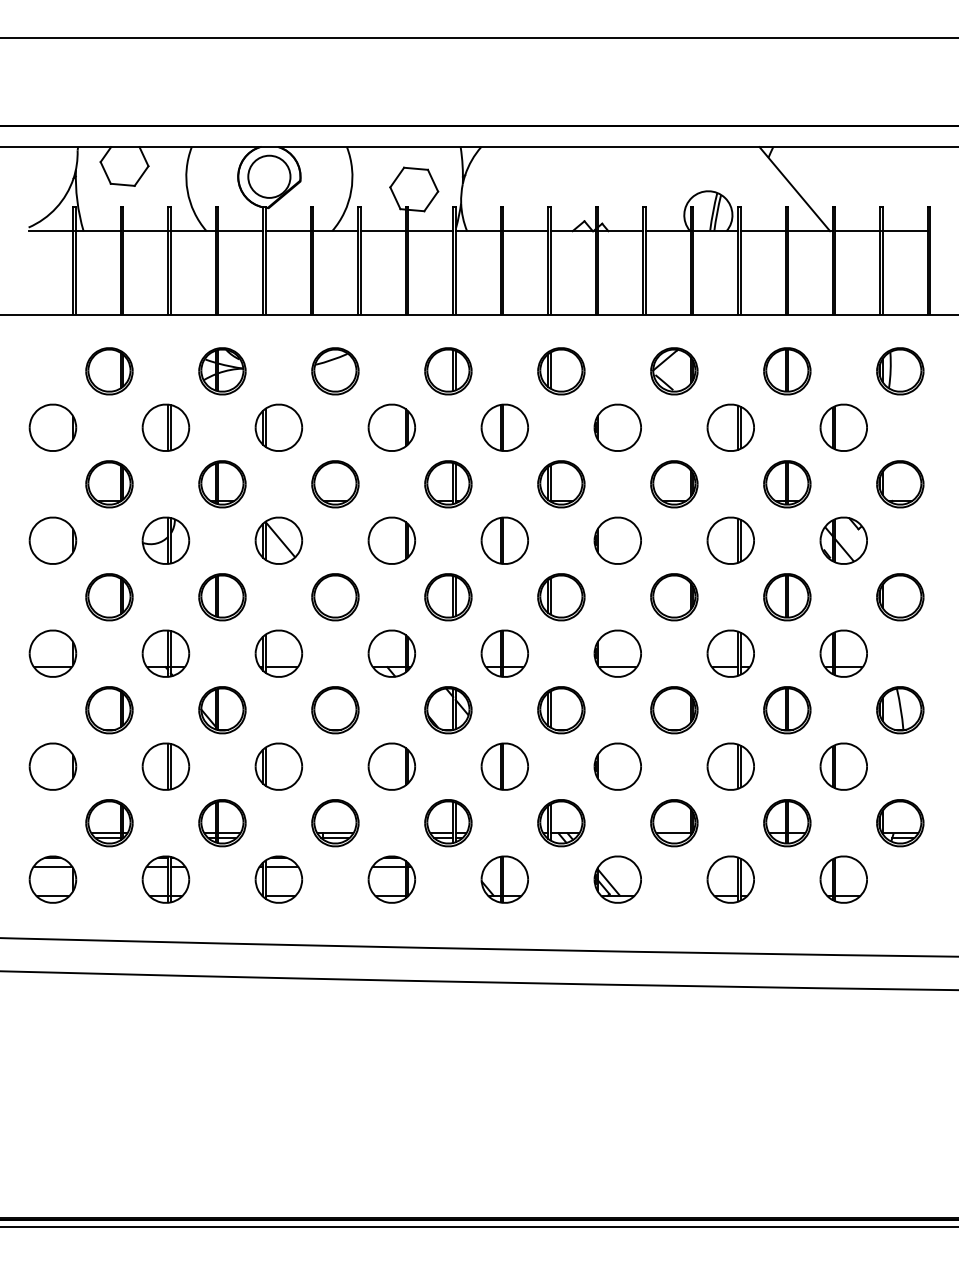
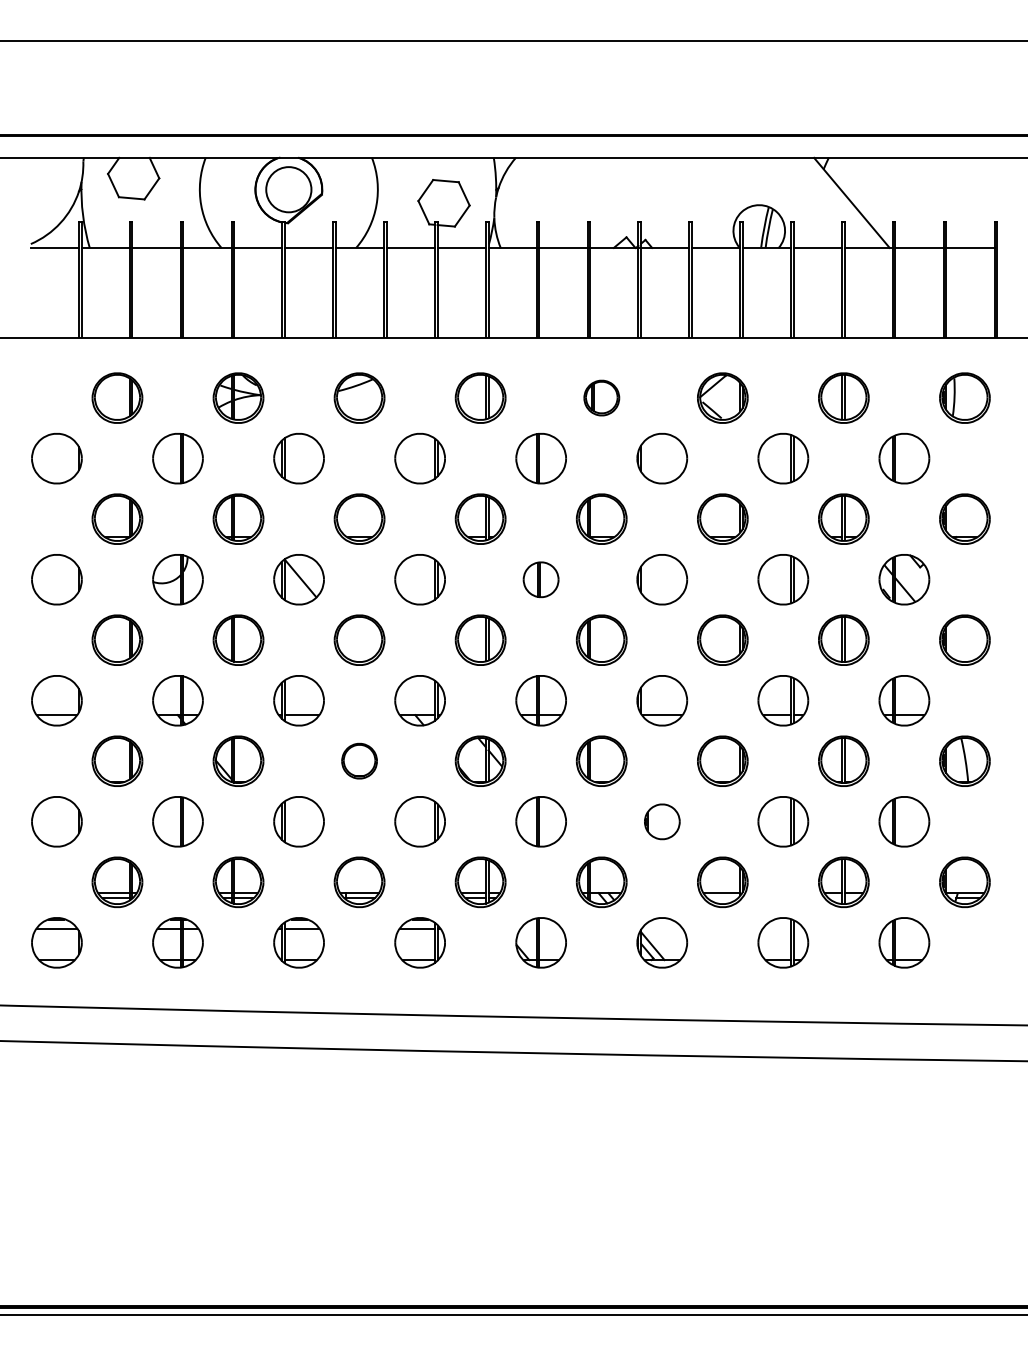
part: (561, 370) -> (601, 397), size x0.7
part: (504, 540) -> (540, 579), size x0.7
part: (335, 709) -> (359, 760), size x0.7
part: (618, 766) -> (662, 821), size x0.7

